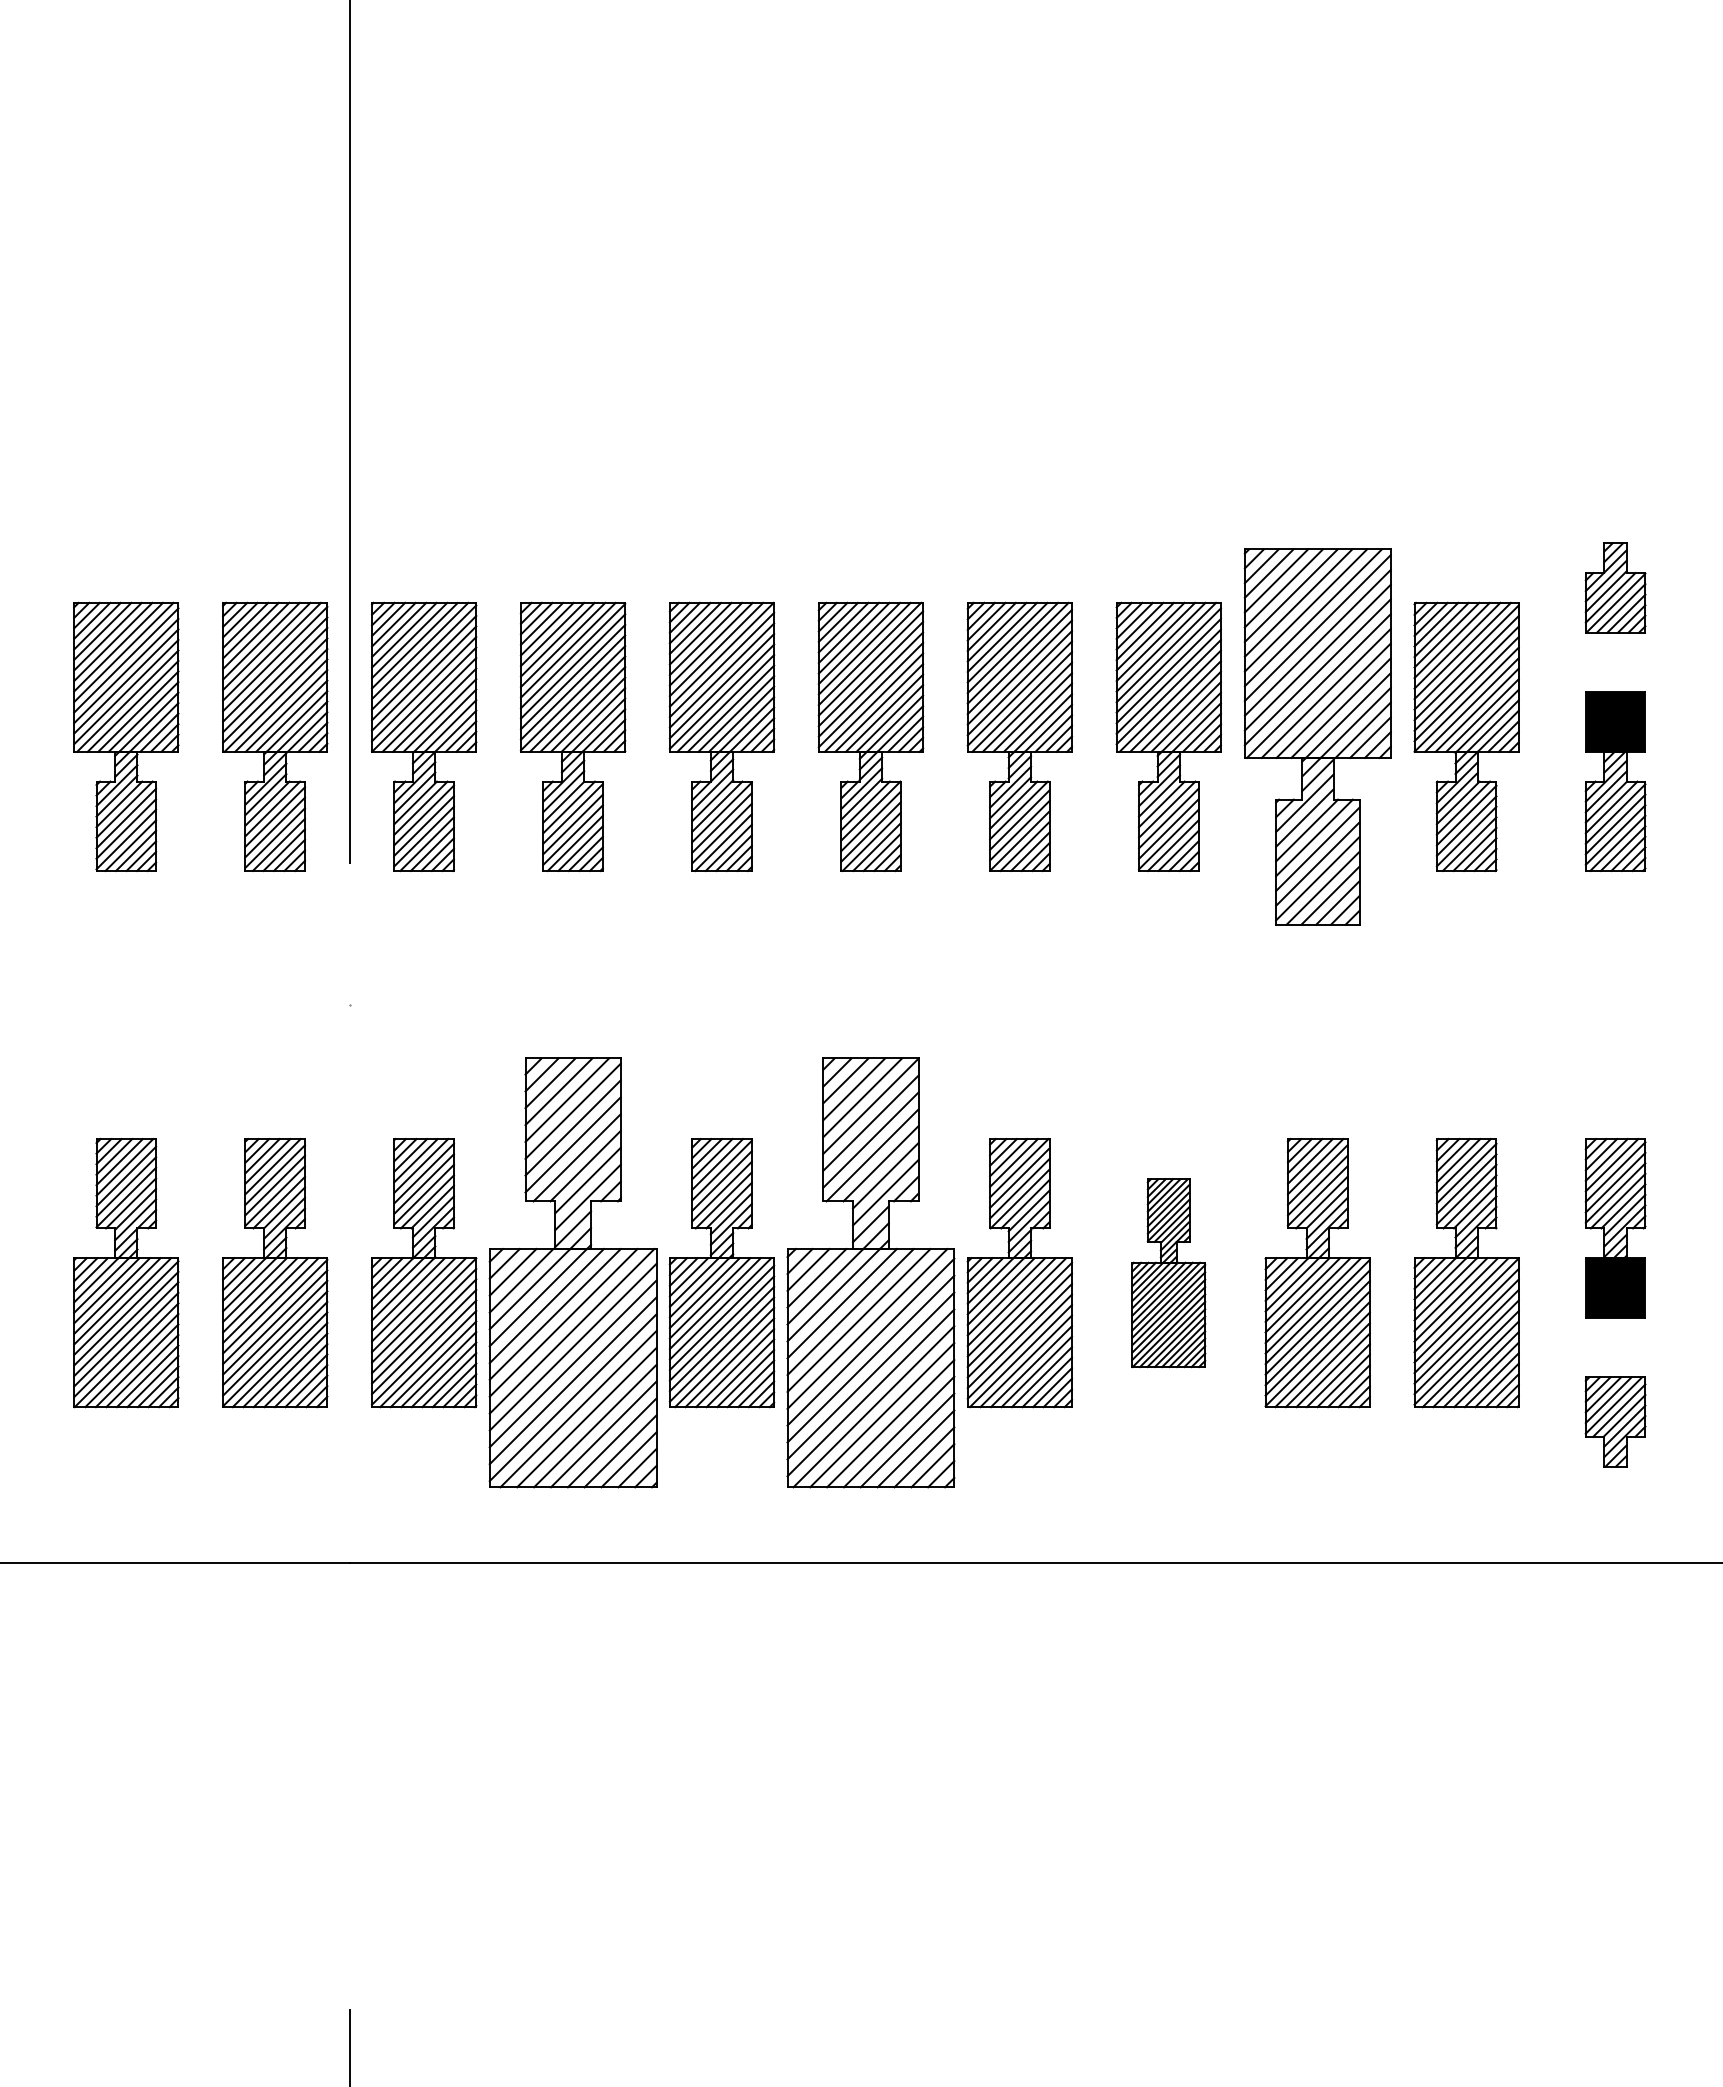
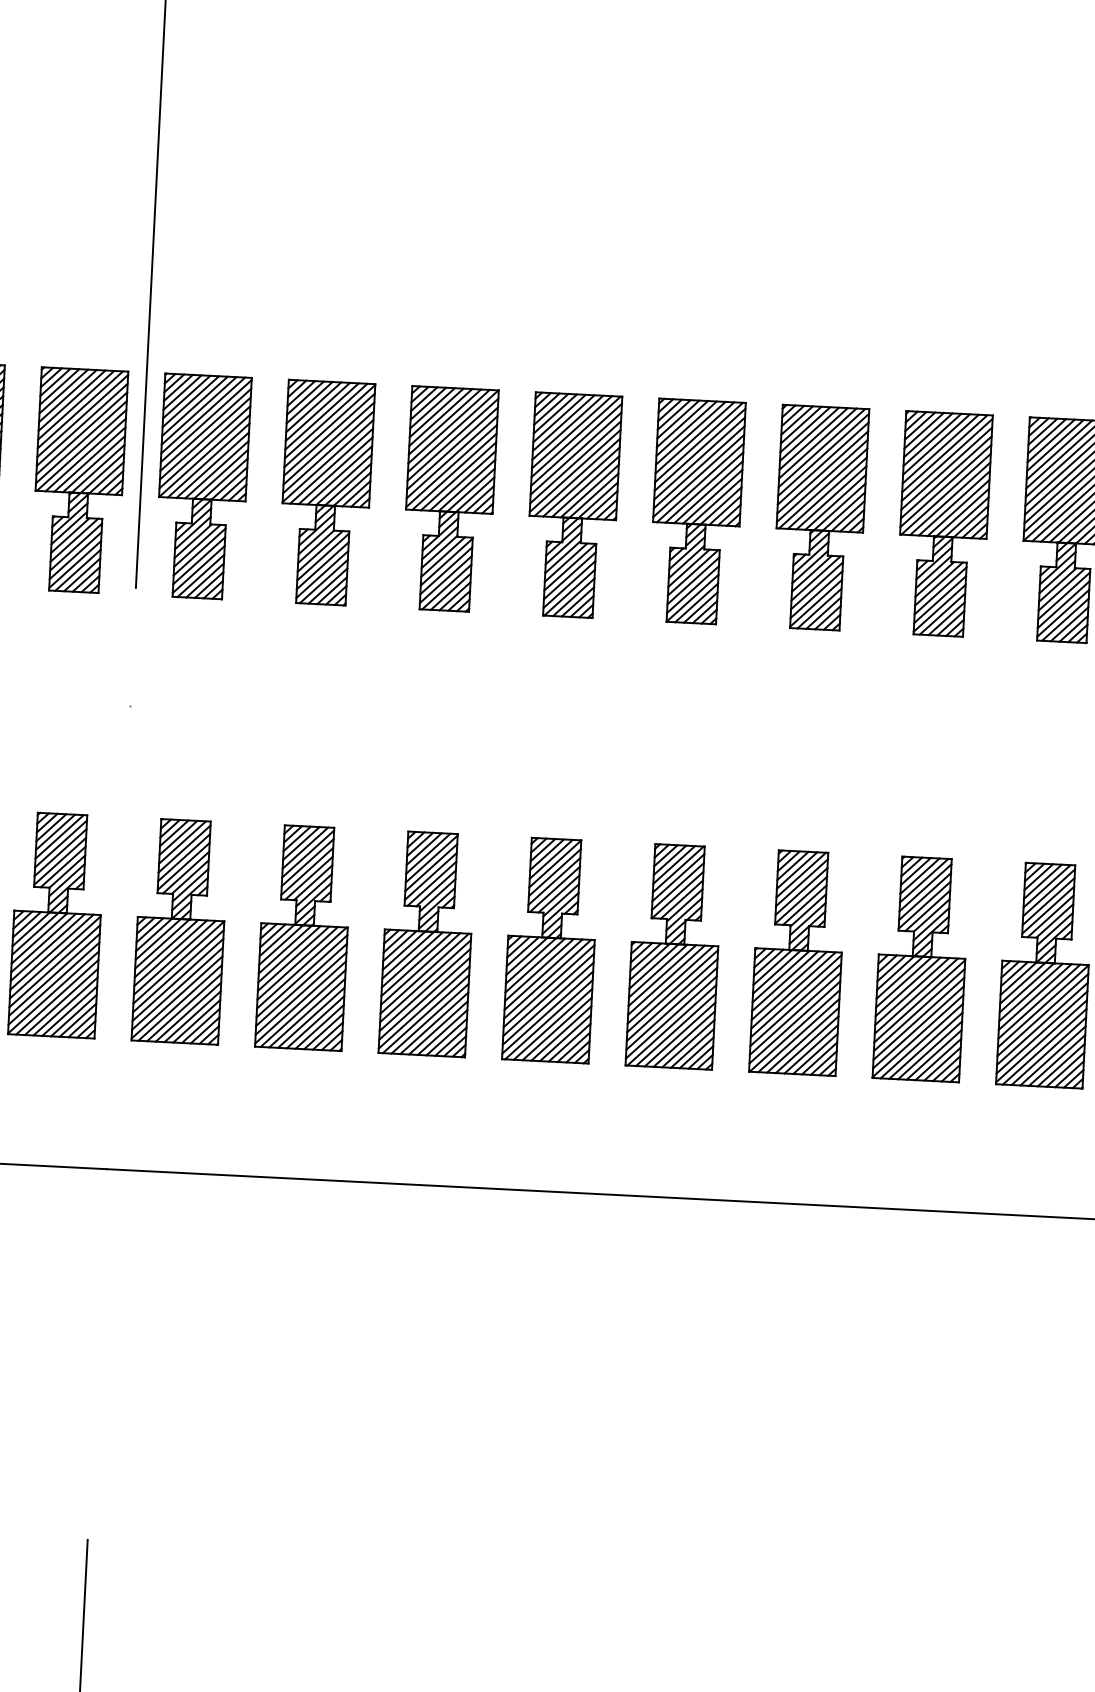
part: (1317, 736) -> (943, 524), size x0.71
part: (572, 1273) -> (303, 938), size x0.62
part: (870, 1273) -> (550, 950), size x0.62
part: (1168, 1273) -> (797, 963), size x1.43

